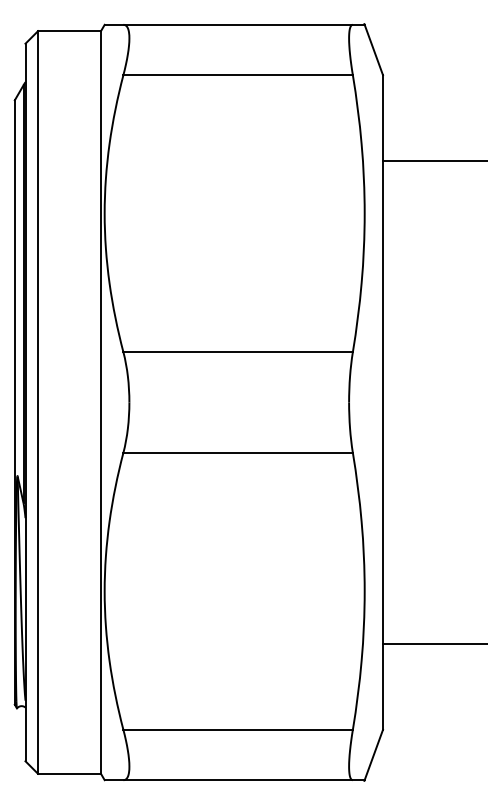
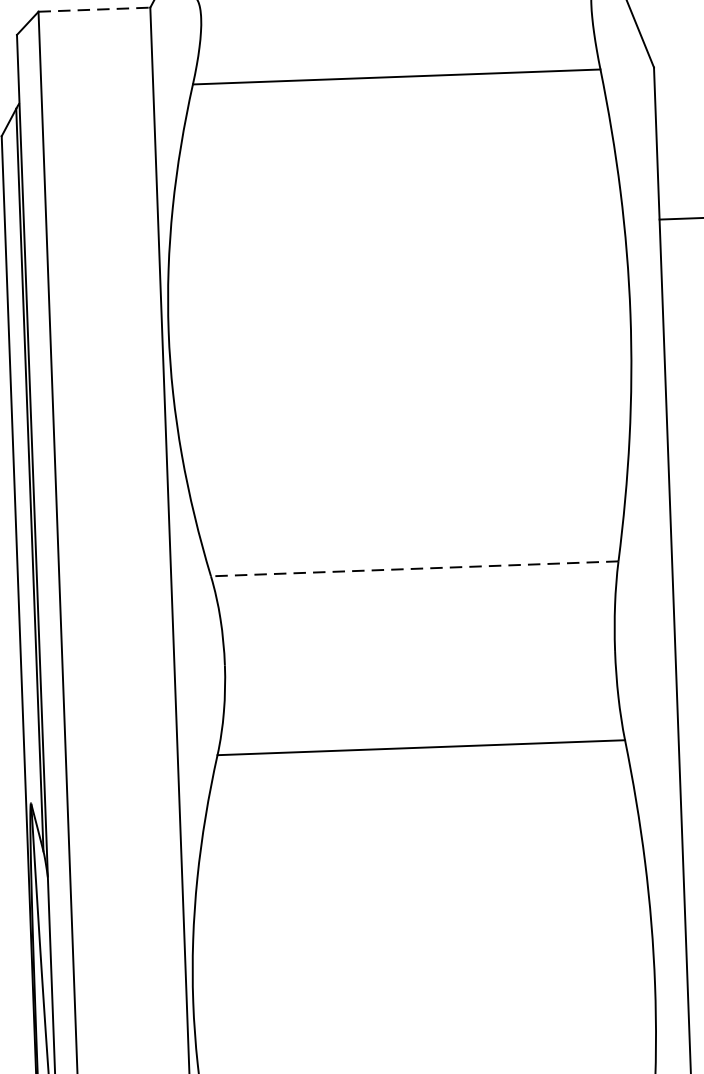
line: (70, 31) -> (96, 10), solid -> dashed
line: (238, 352) -> (415, 569), solid -> dashed

